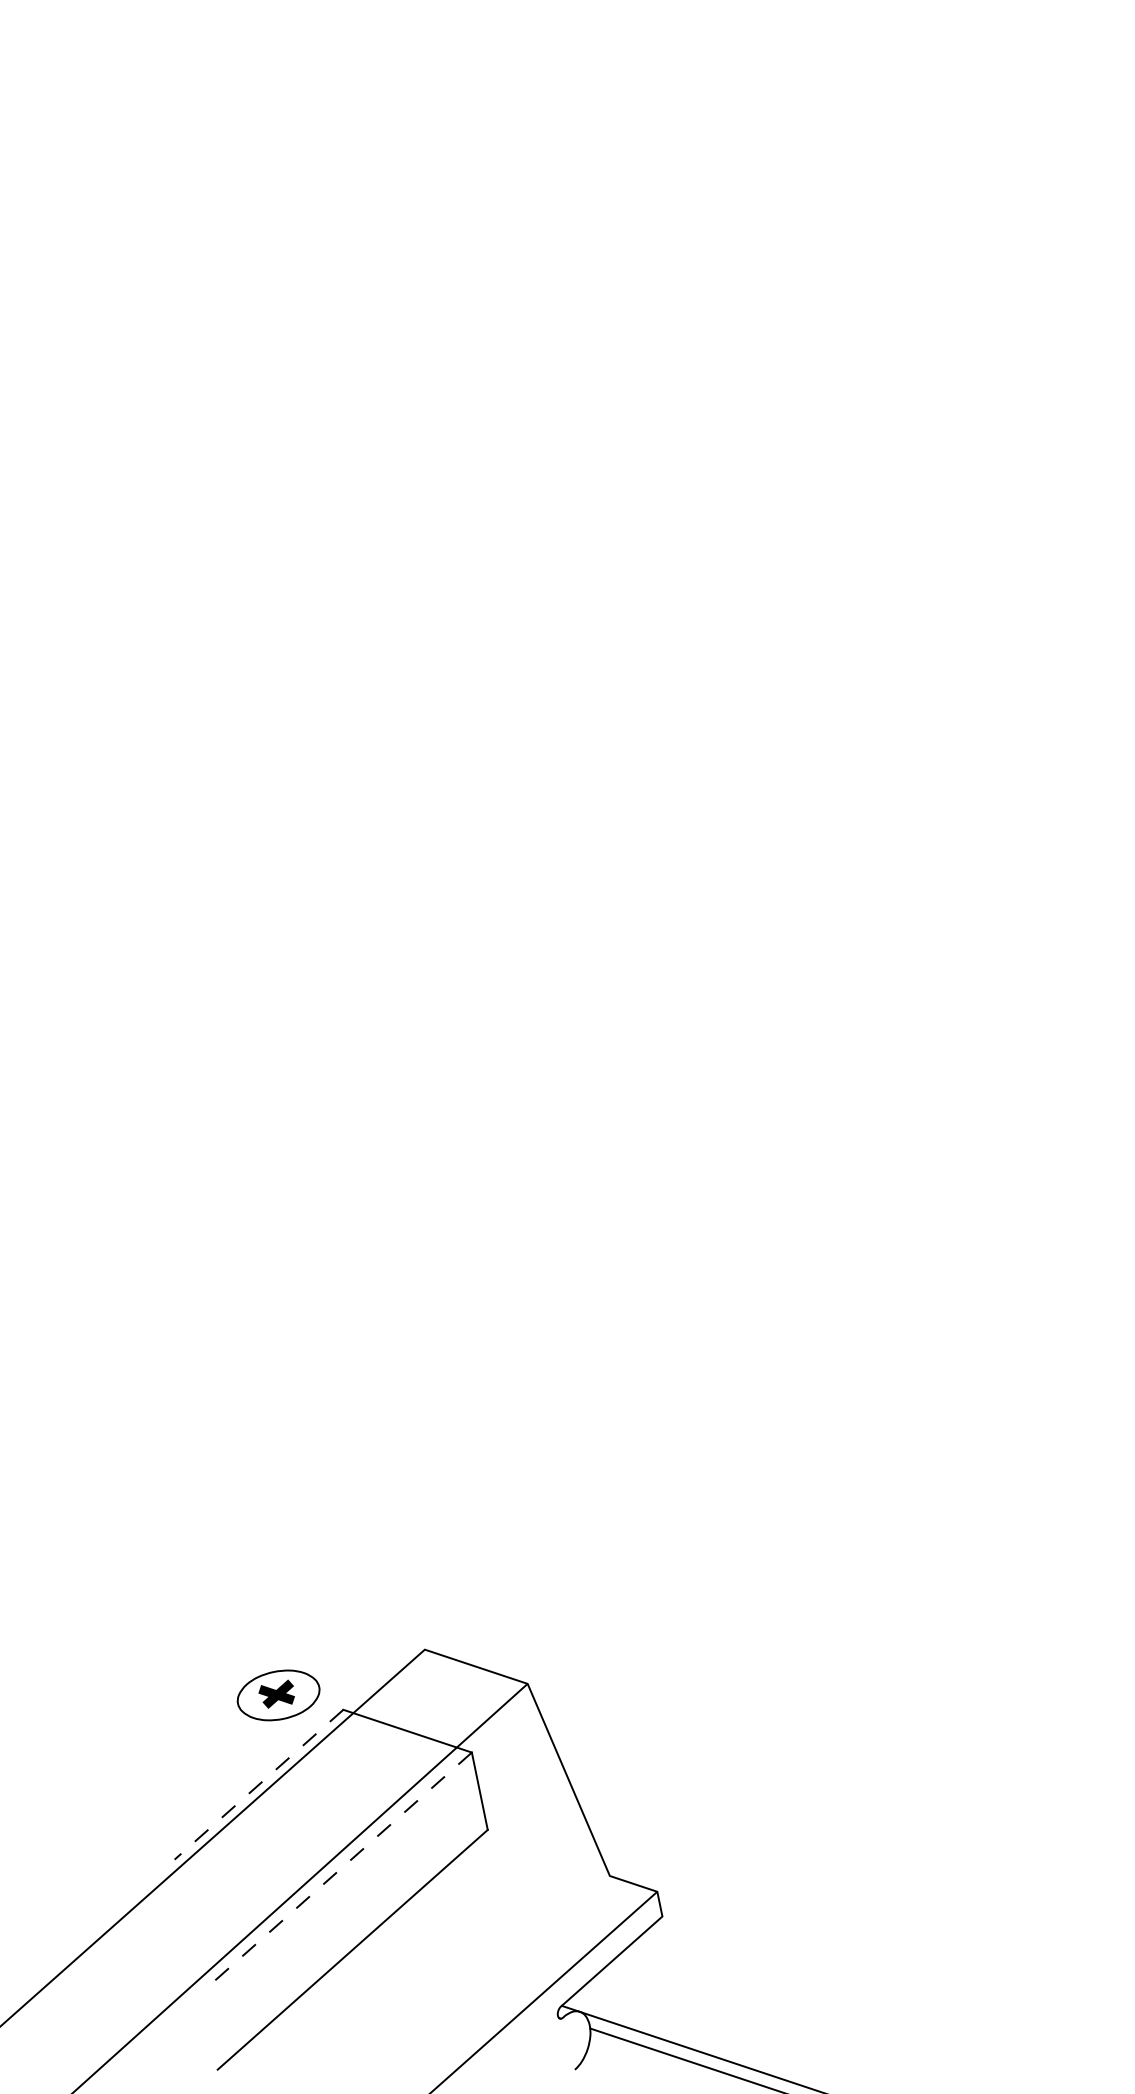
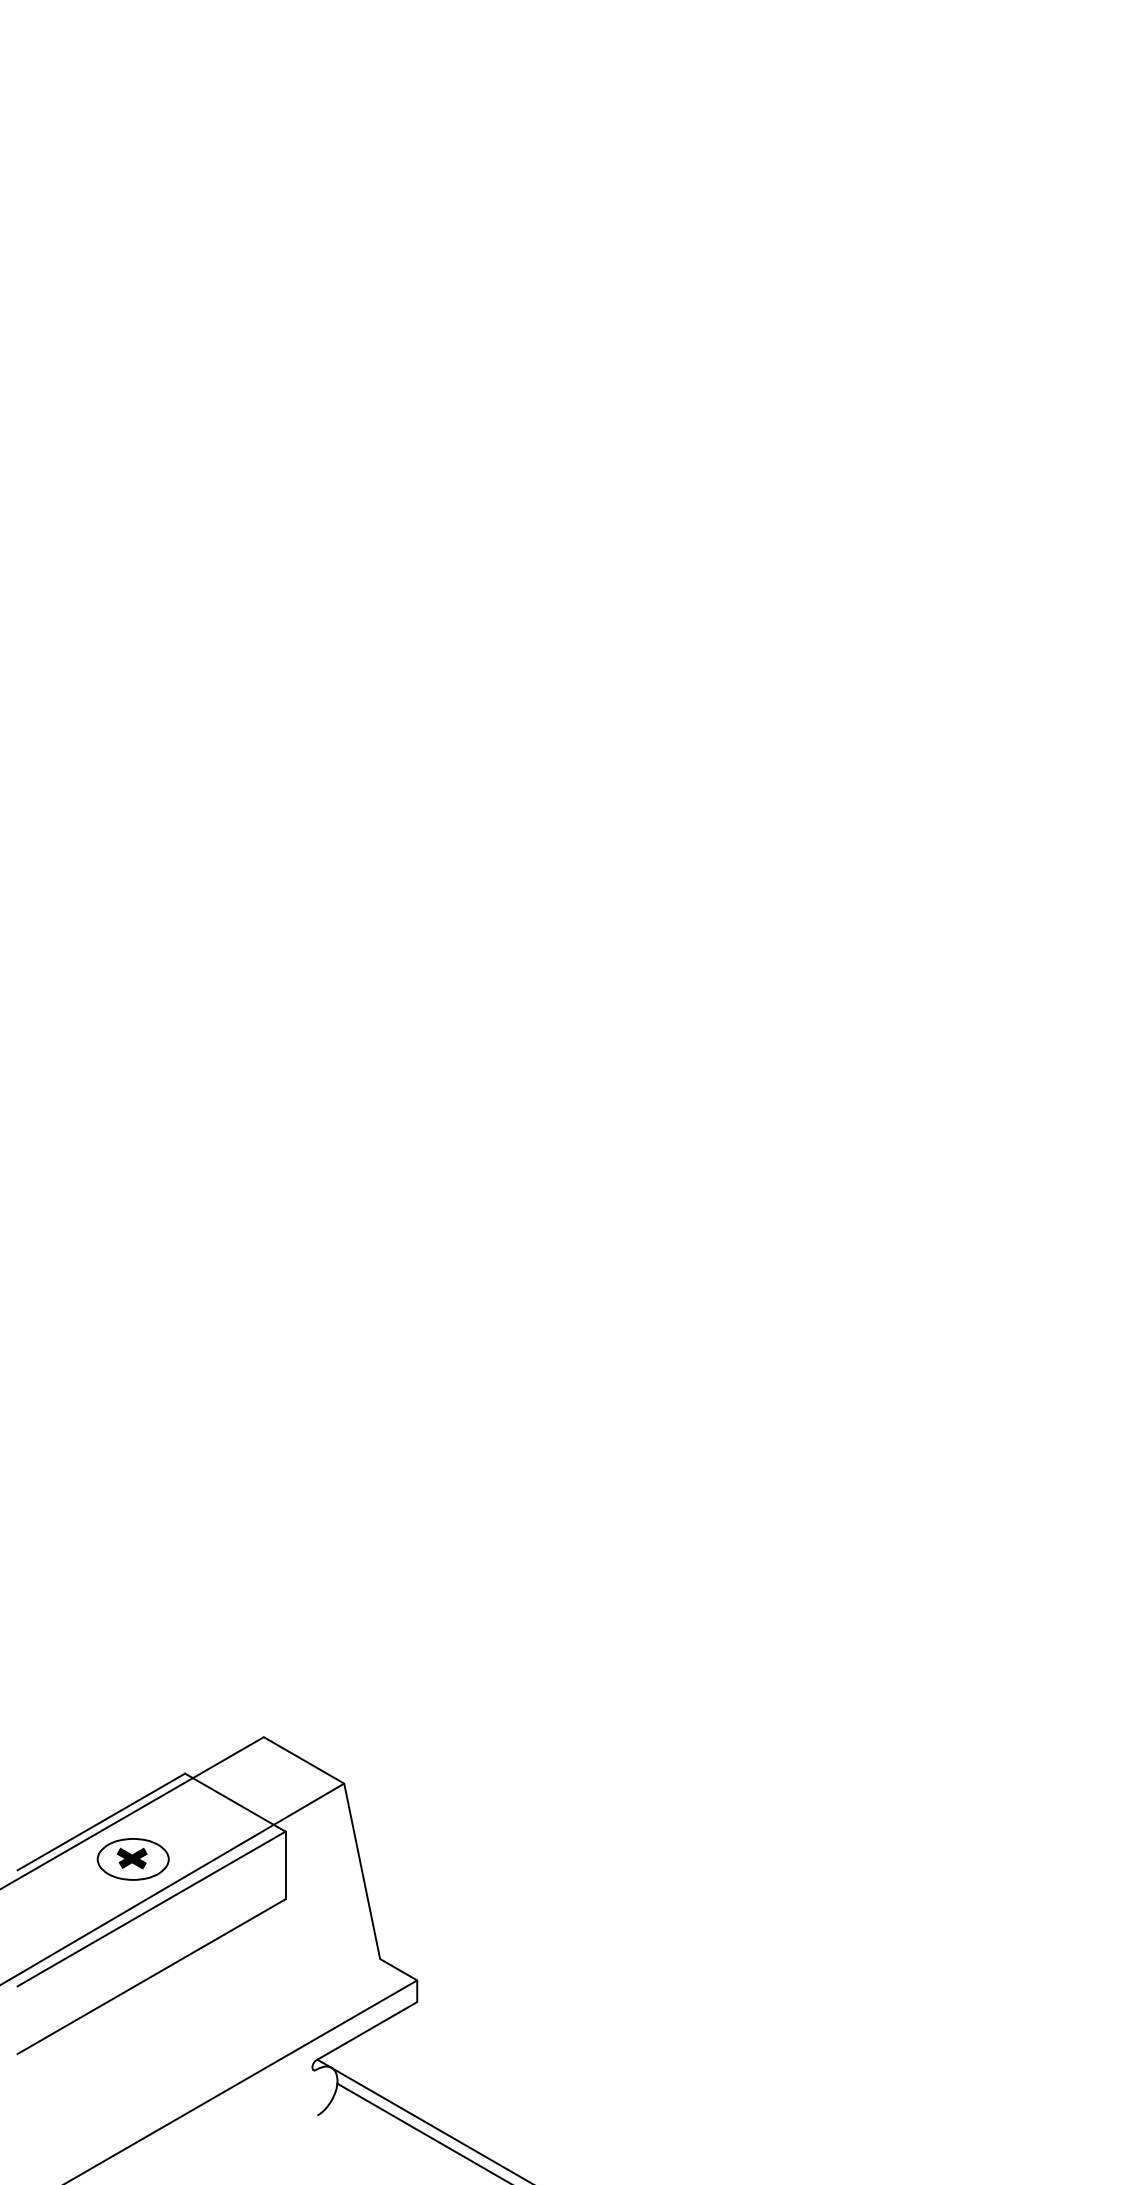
part: (277, 1695) -> (132, 1859), moved
line: (259, 1784) -> (101, 1821), dashed -> solid
line: (336, 1871) -> (151, 1908), dashed -> solid

